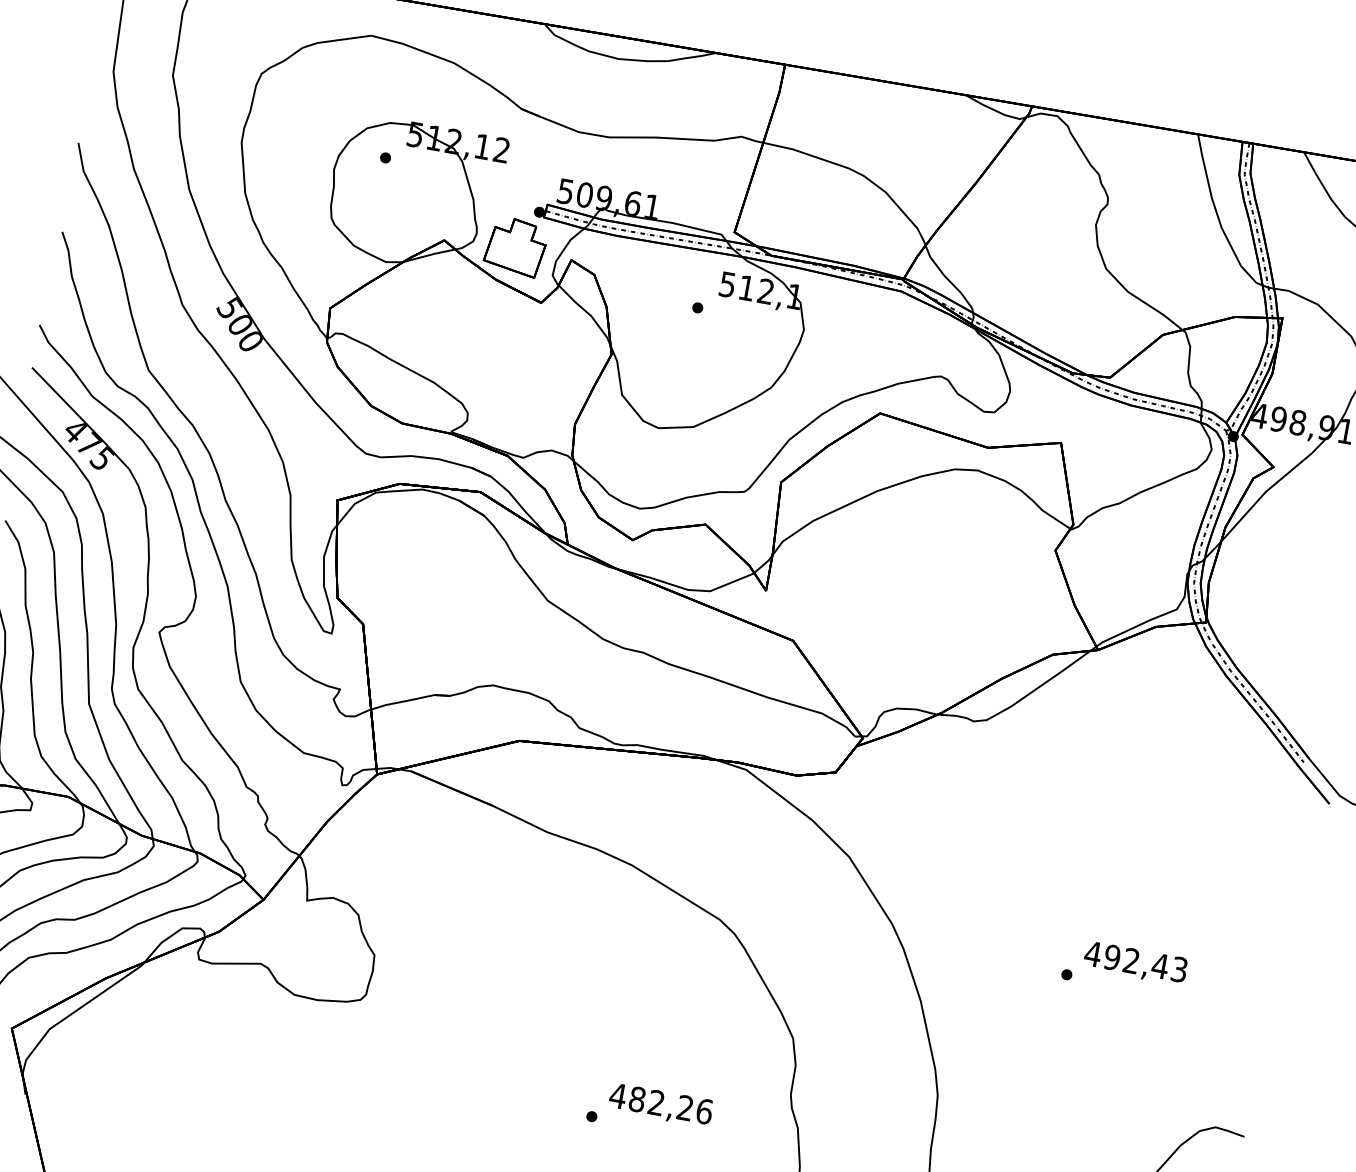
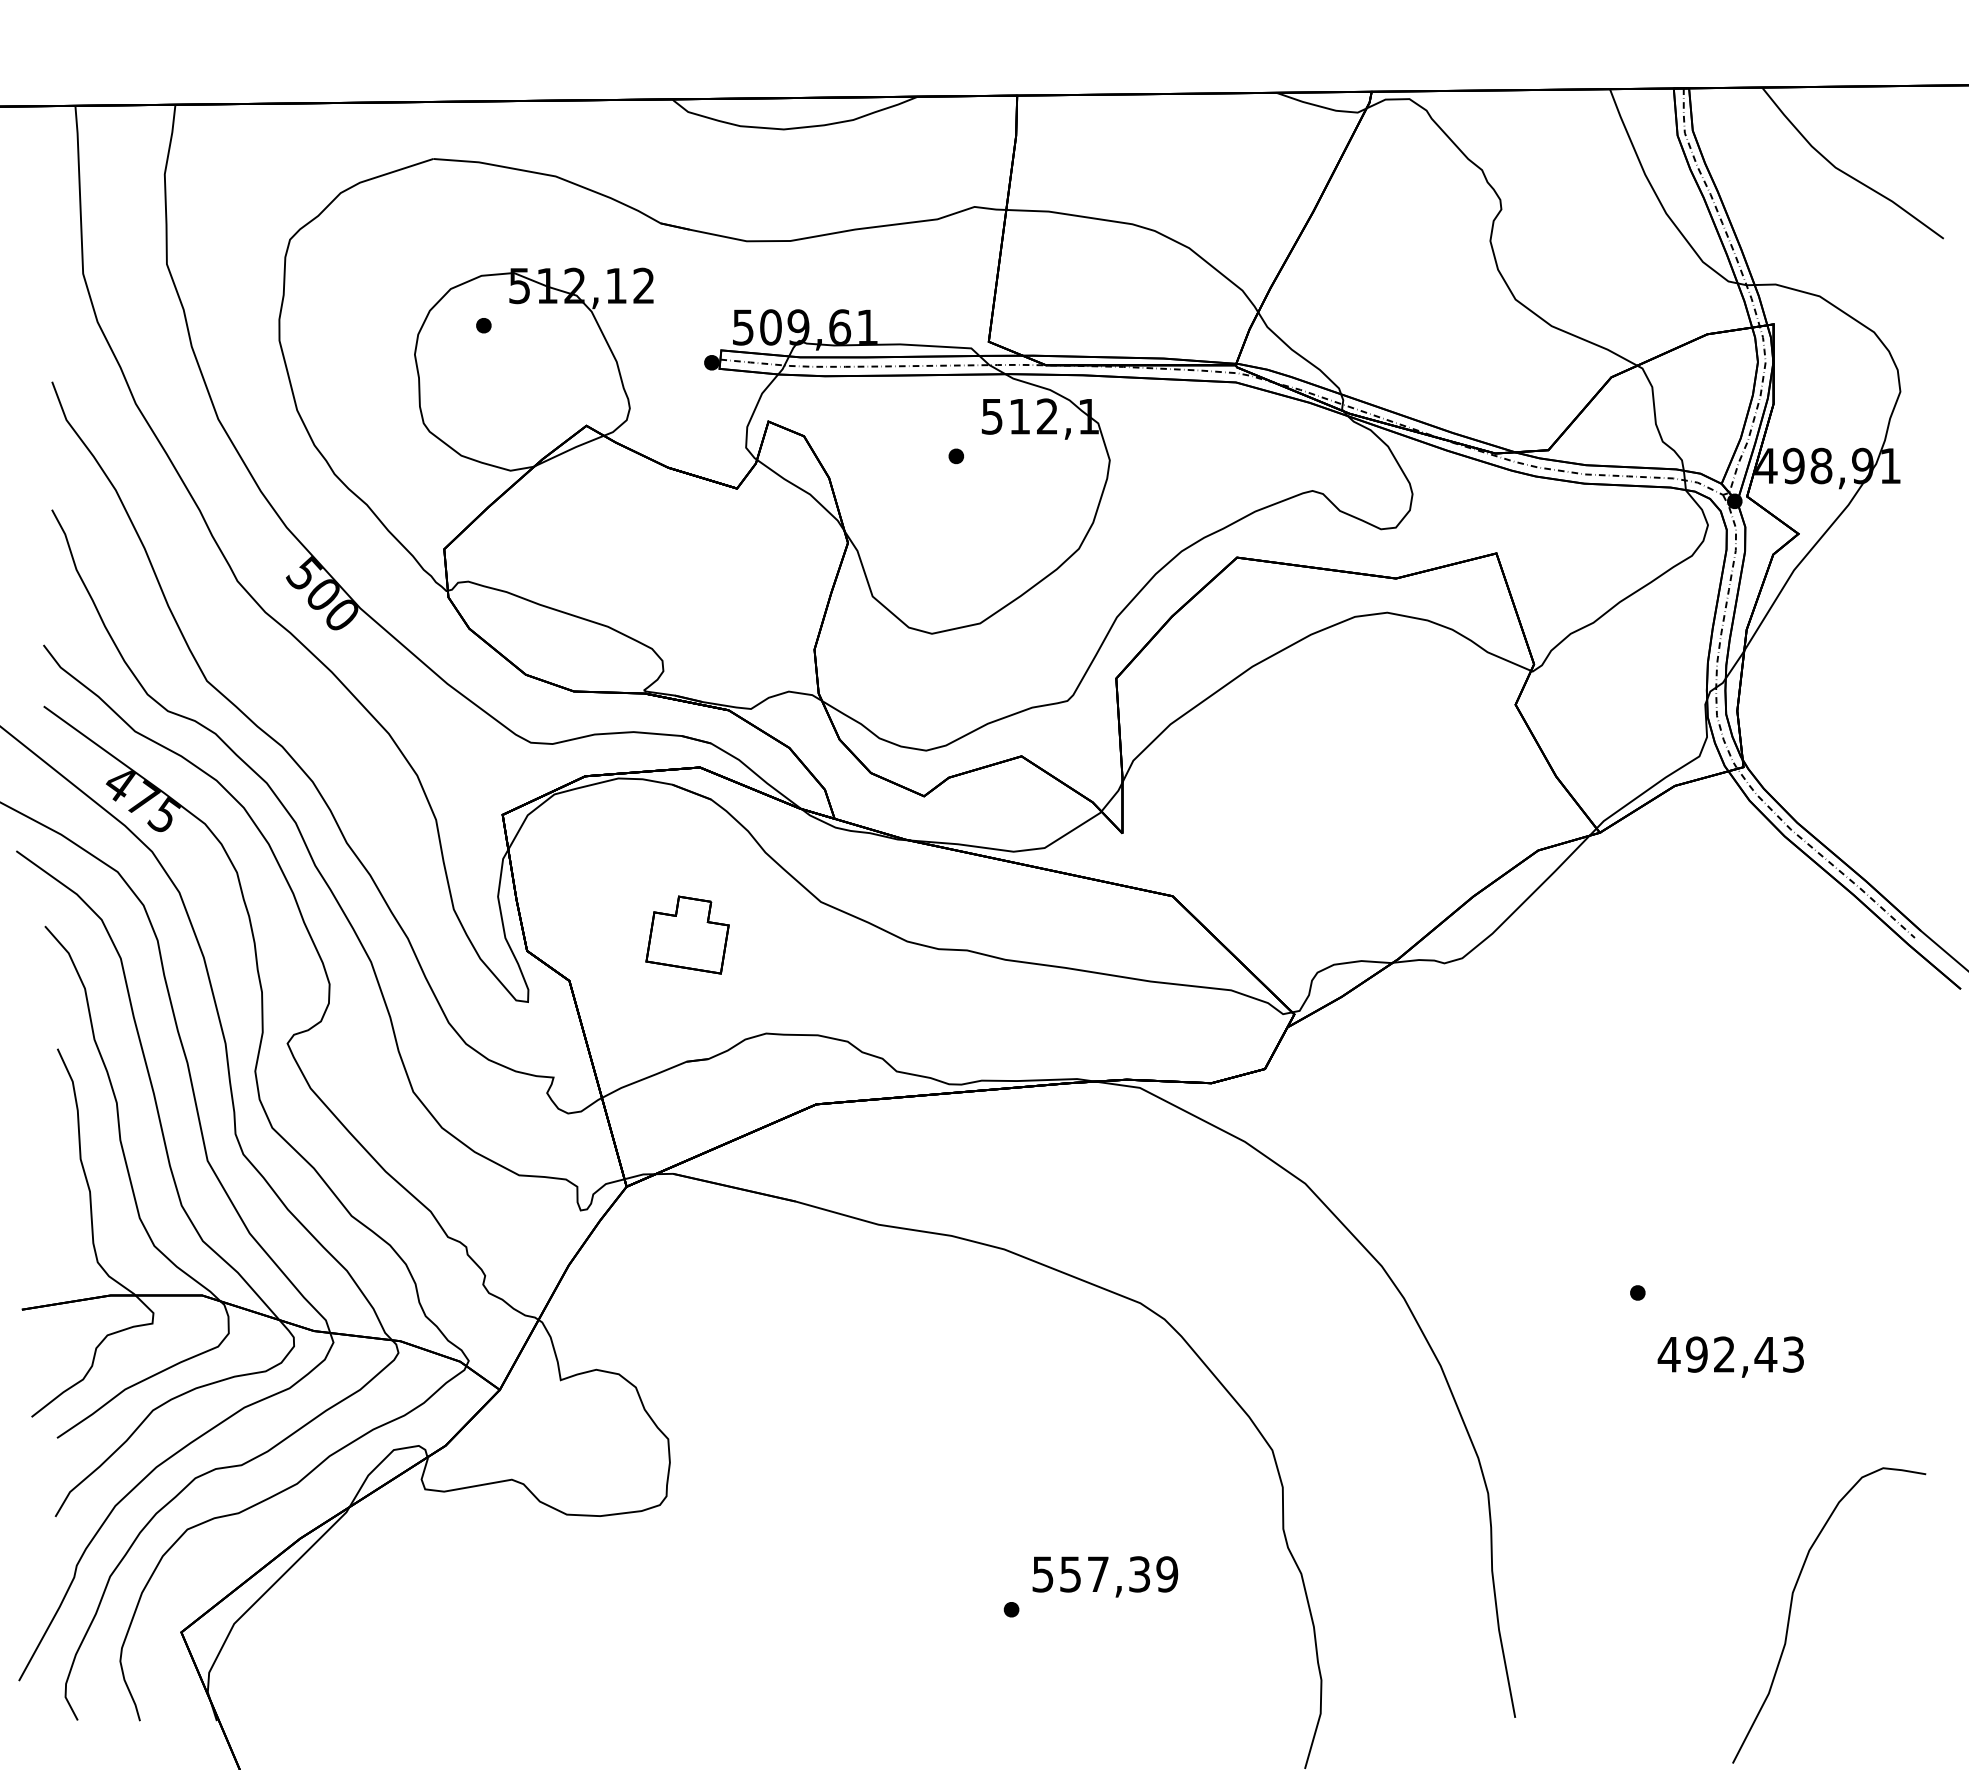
part: (515, 246) -> (687, 934), moved
text: (1135, 963) -> (1730, 1356), moved
text: (660, 1103) -> (1104, 1574), 482,26 -> 557,39

